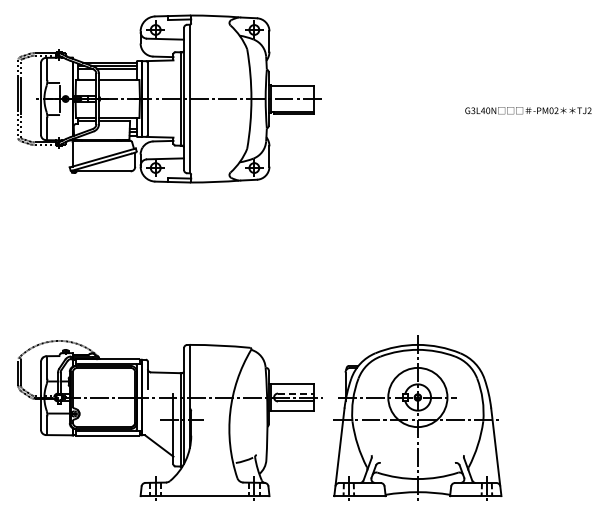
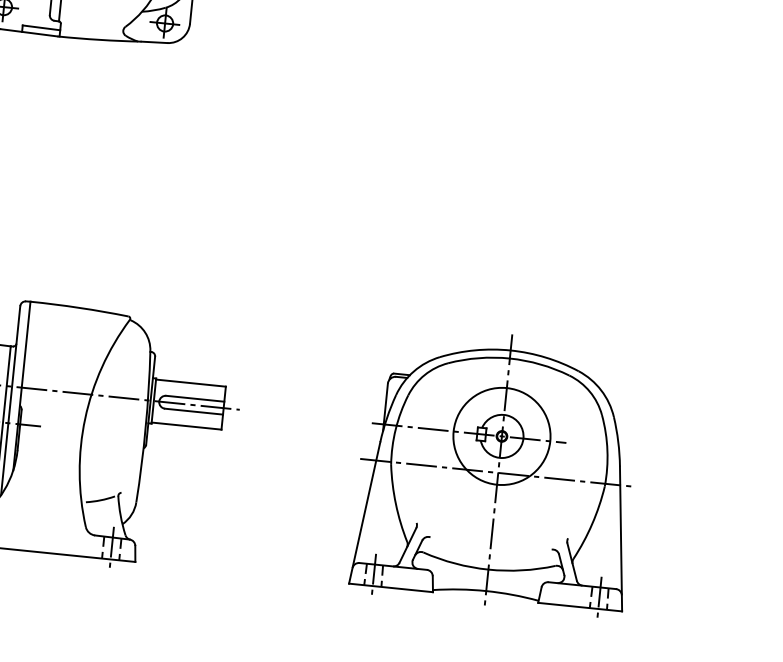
line: (295, 393) -> (194, 398), dashed -> solid
part: (417, 417) -> (498, 469), moved

